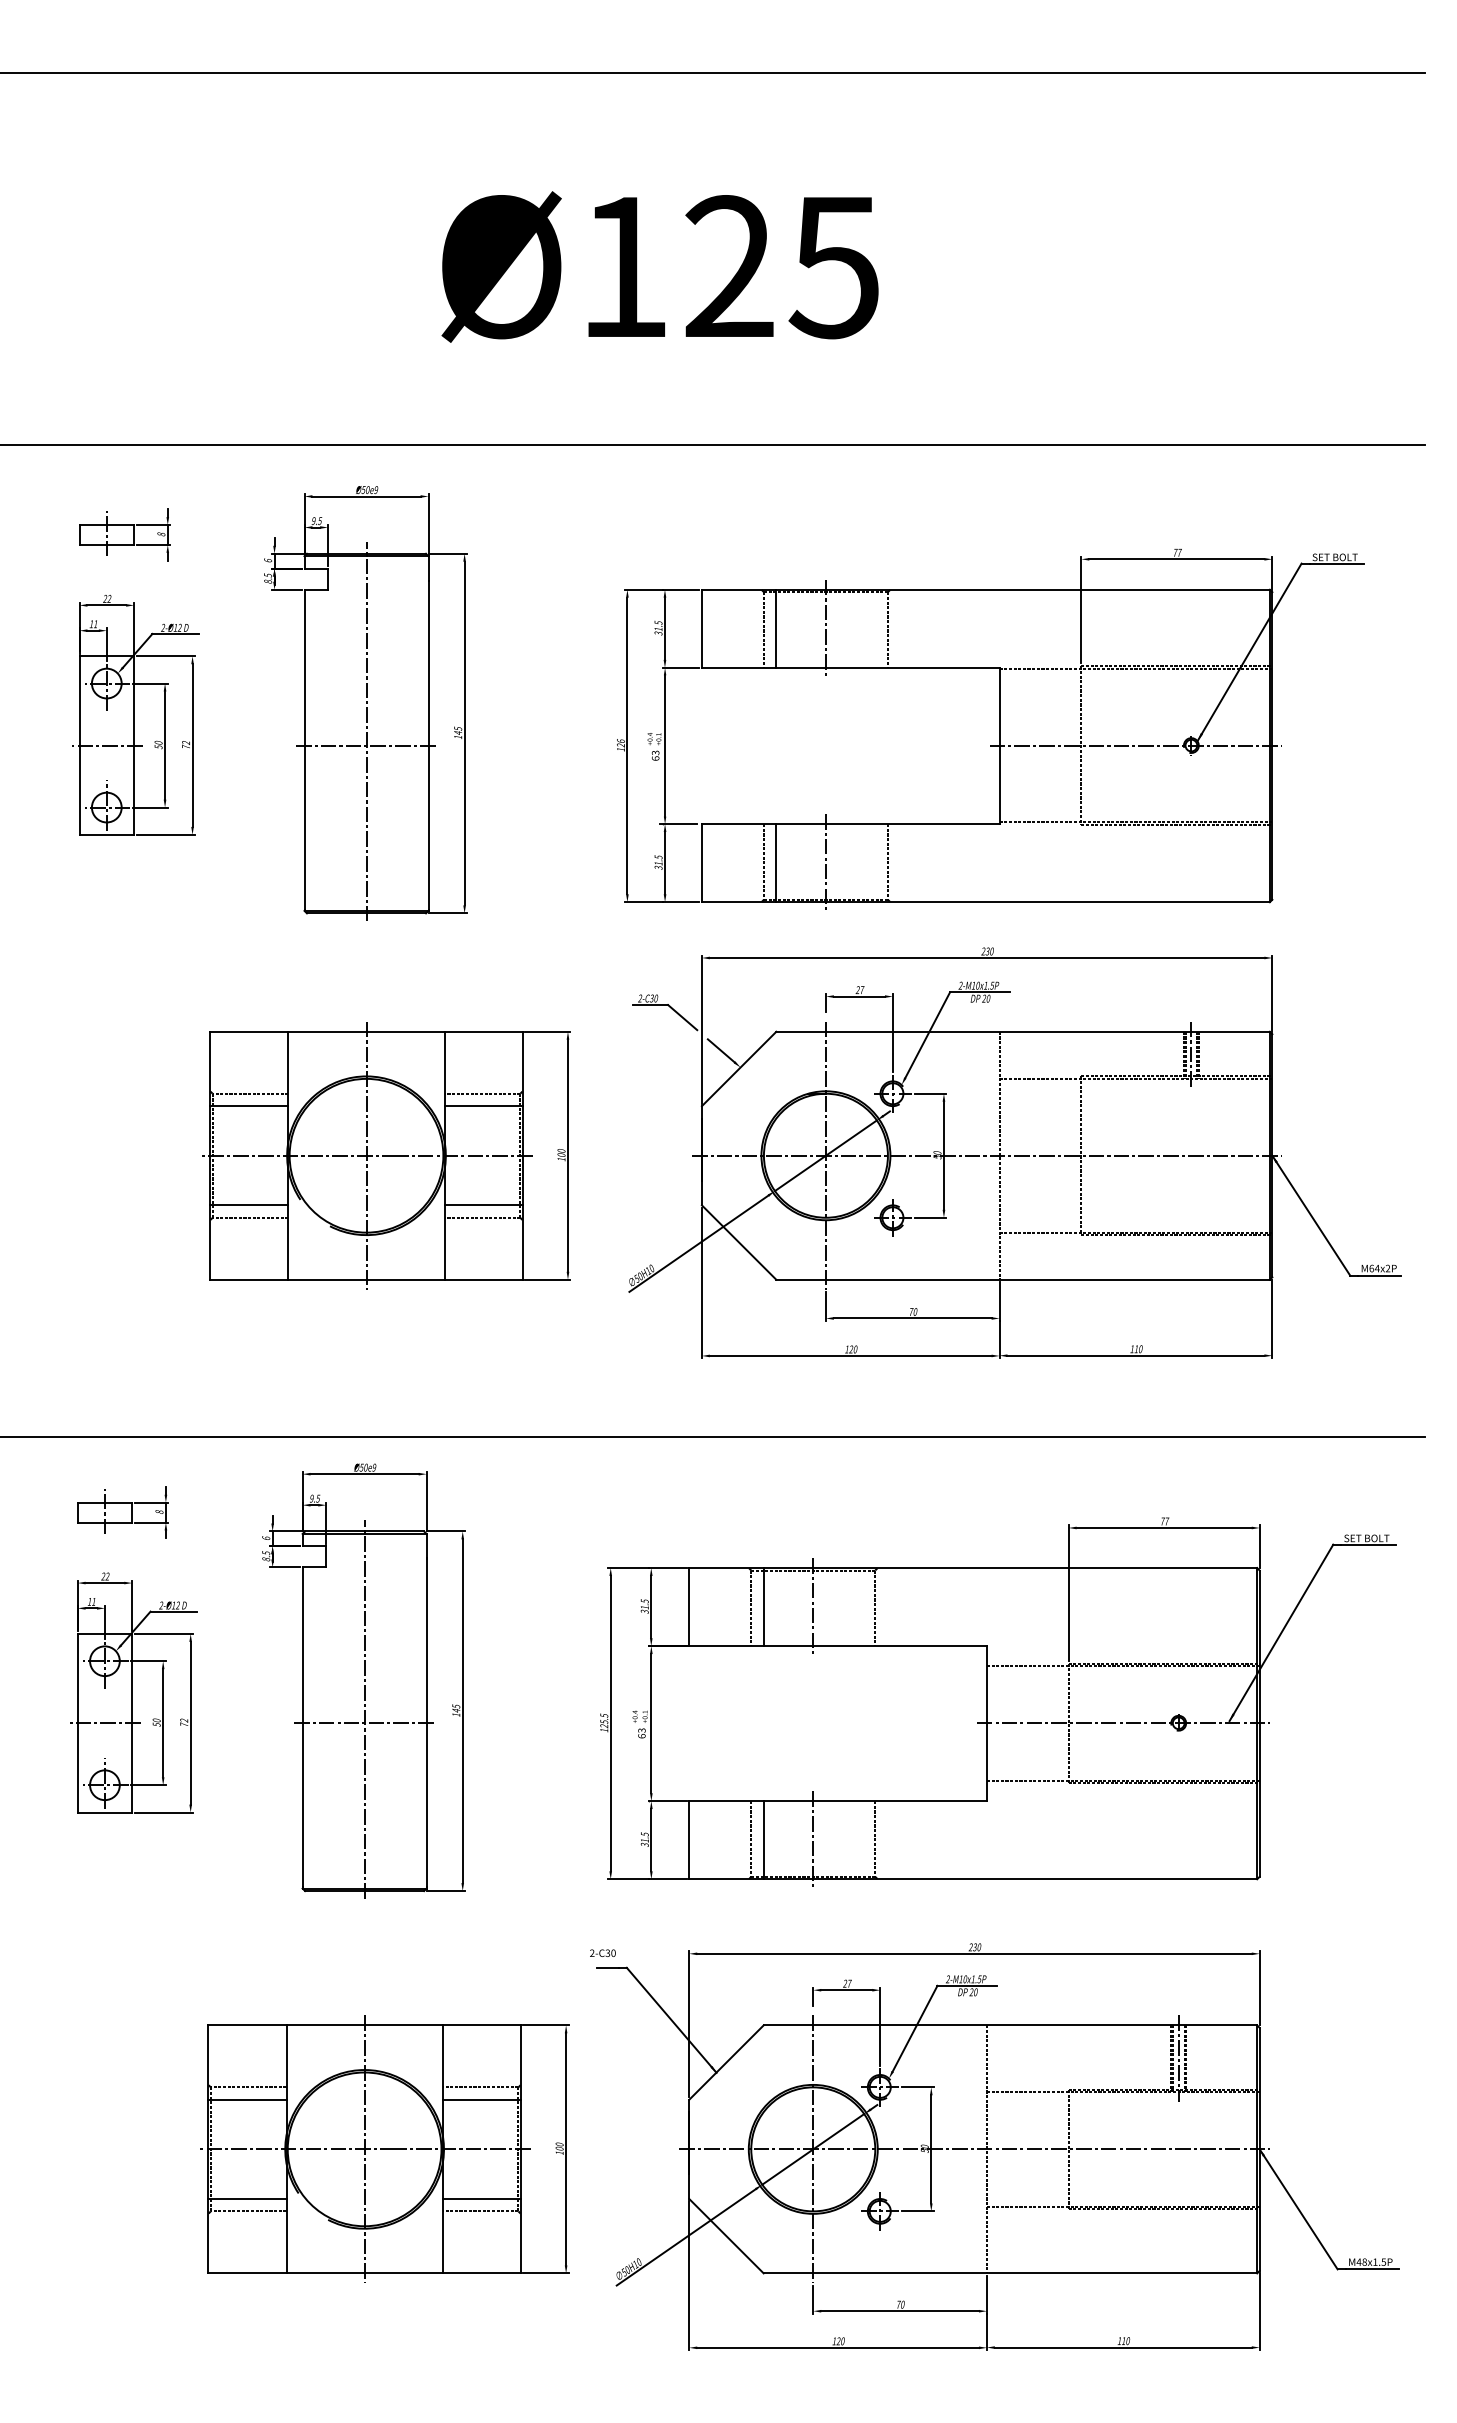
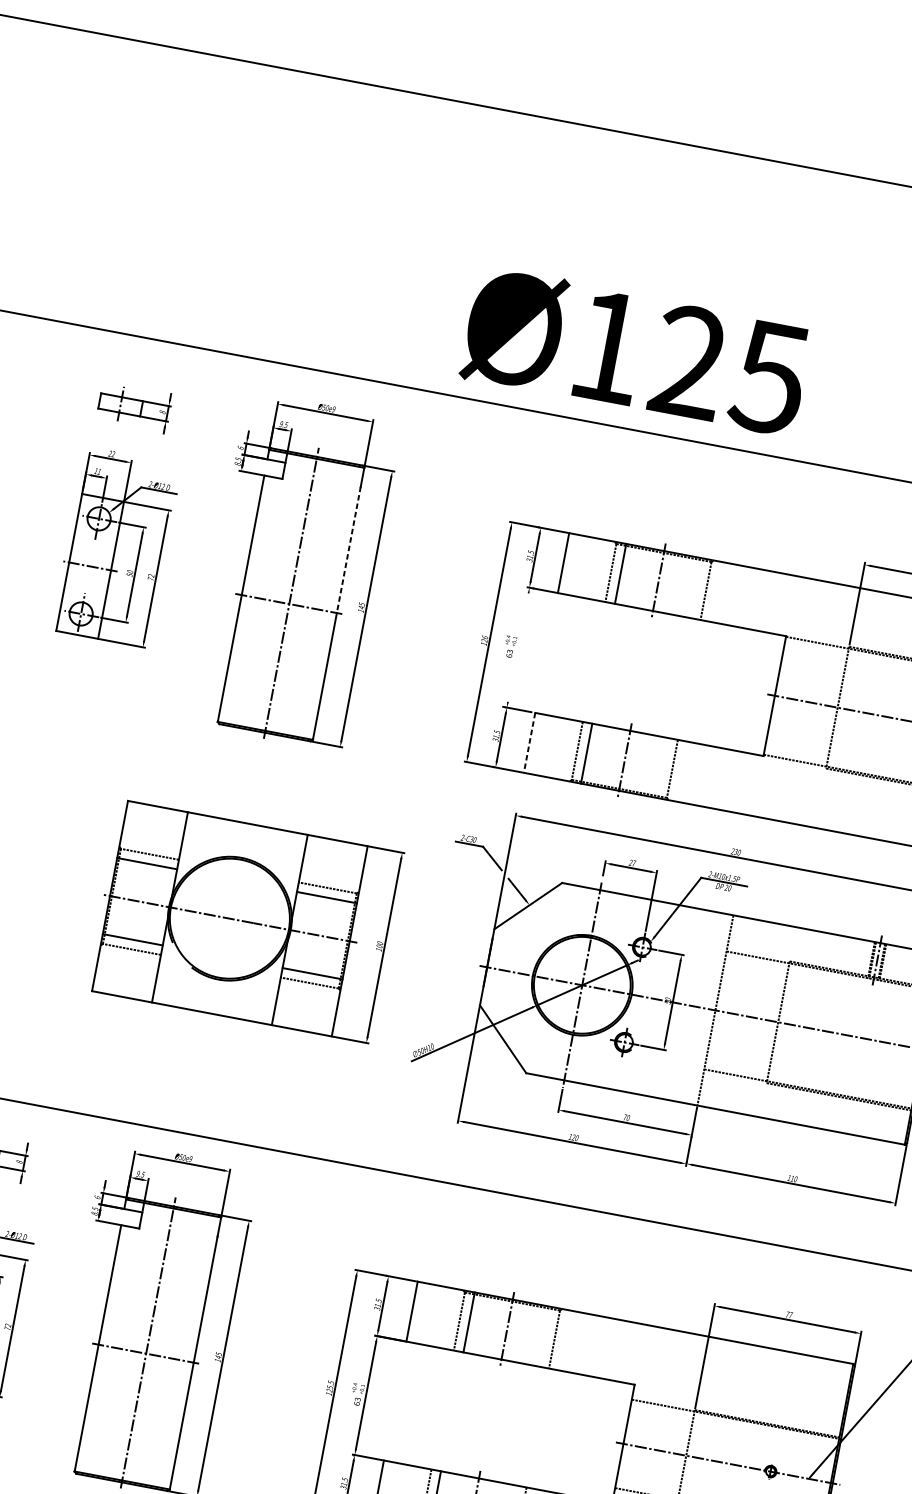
text: (659, 266) -> (635, 351), moved
line: (428, 663) -> (348, 550), solid -> dashed
line: (665, 745) -> (518, 647), removed
line: (701, 863) -> (529, 743), solid -> dashed
line: (366, 1155) -> (229, 918), removed

